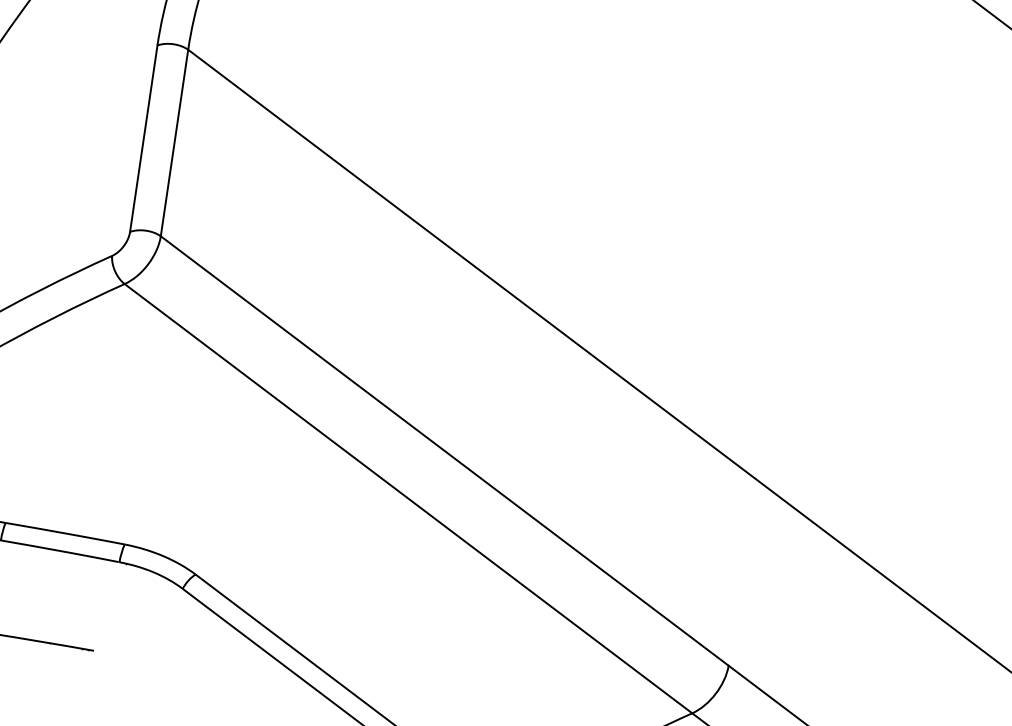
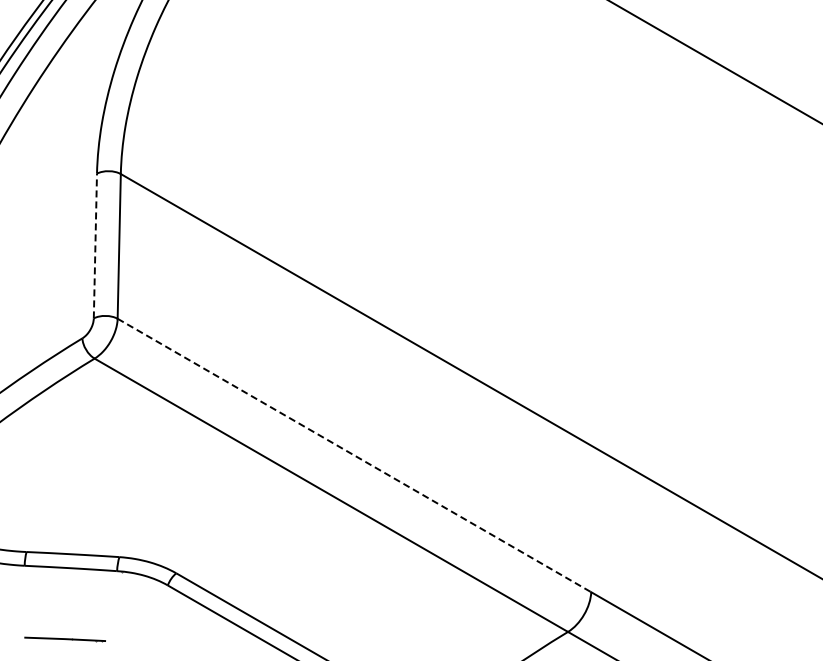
line: (143, 138) -> (95, 245), solid -> dashed
line: (444, 451) -> (354, 455), solid -> dashed

